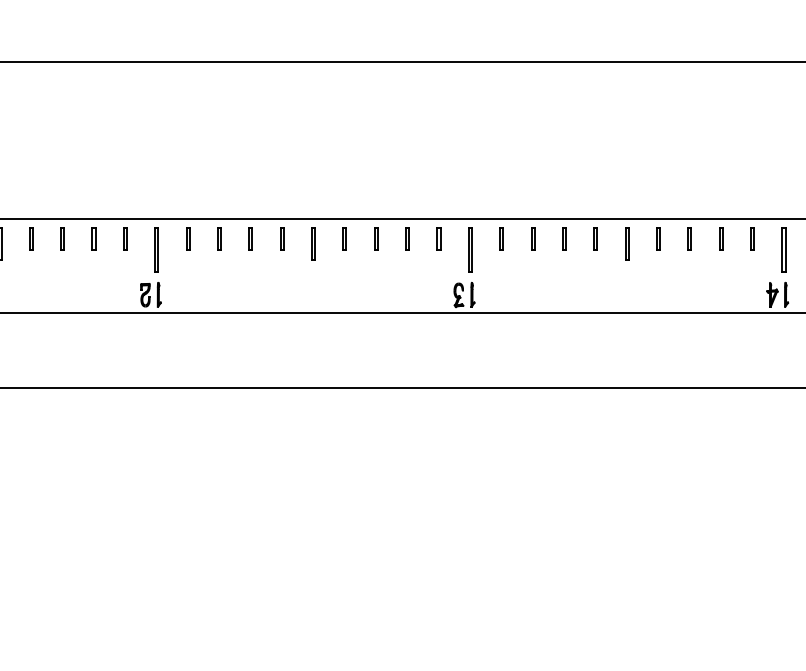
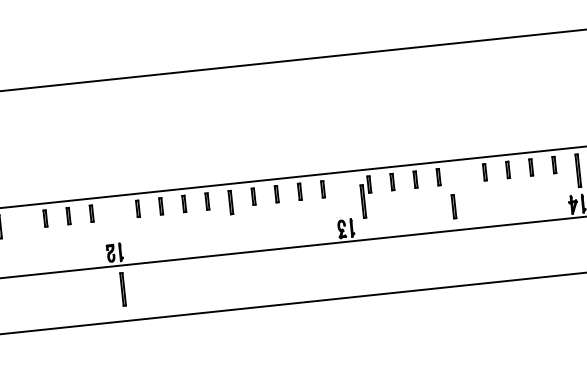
line: (30, 238) -> (21, 220), removed
line: (626, 243) -> (453, 206), moved
line: (155, 249) -> (122, 289), moved
line: (469, 249) -> (362, 201), moved

